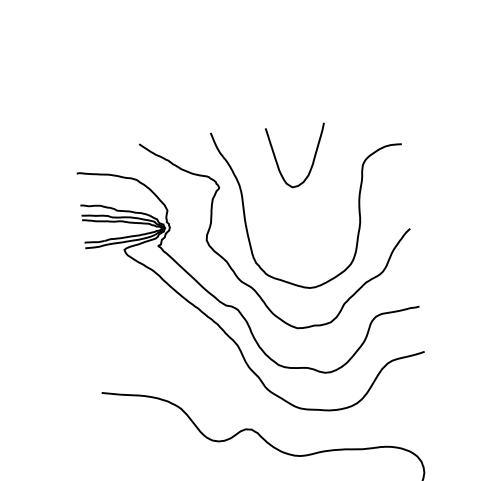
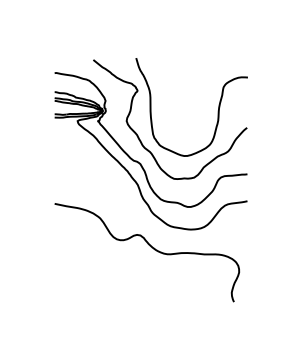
curve: (312, 157) -> (194, 79), removed

